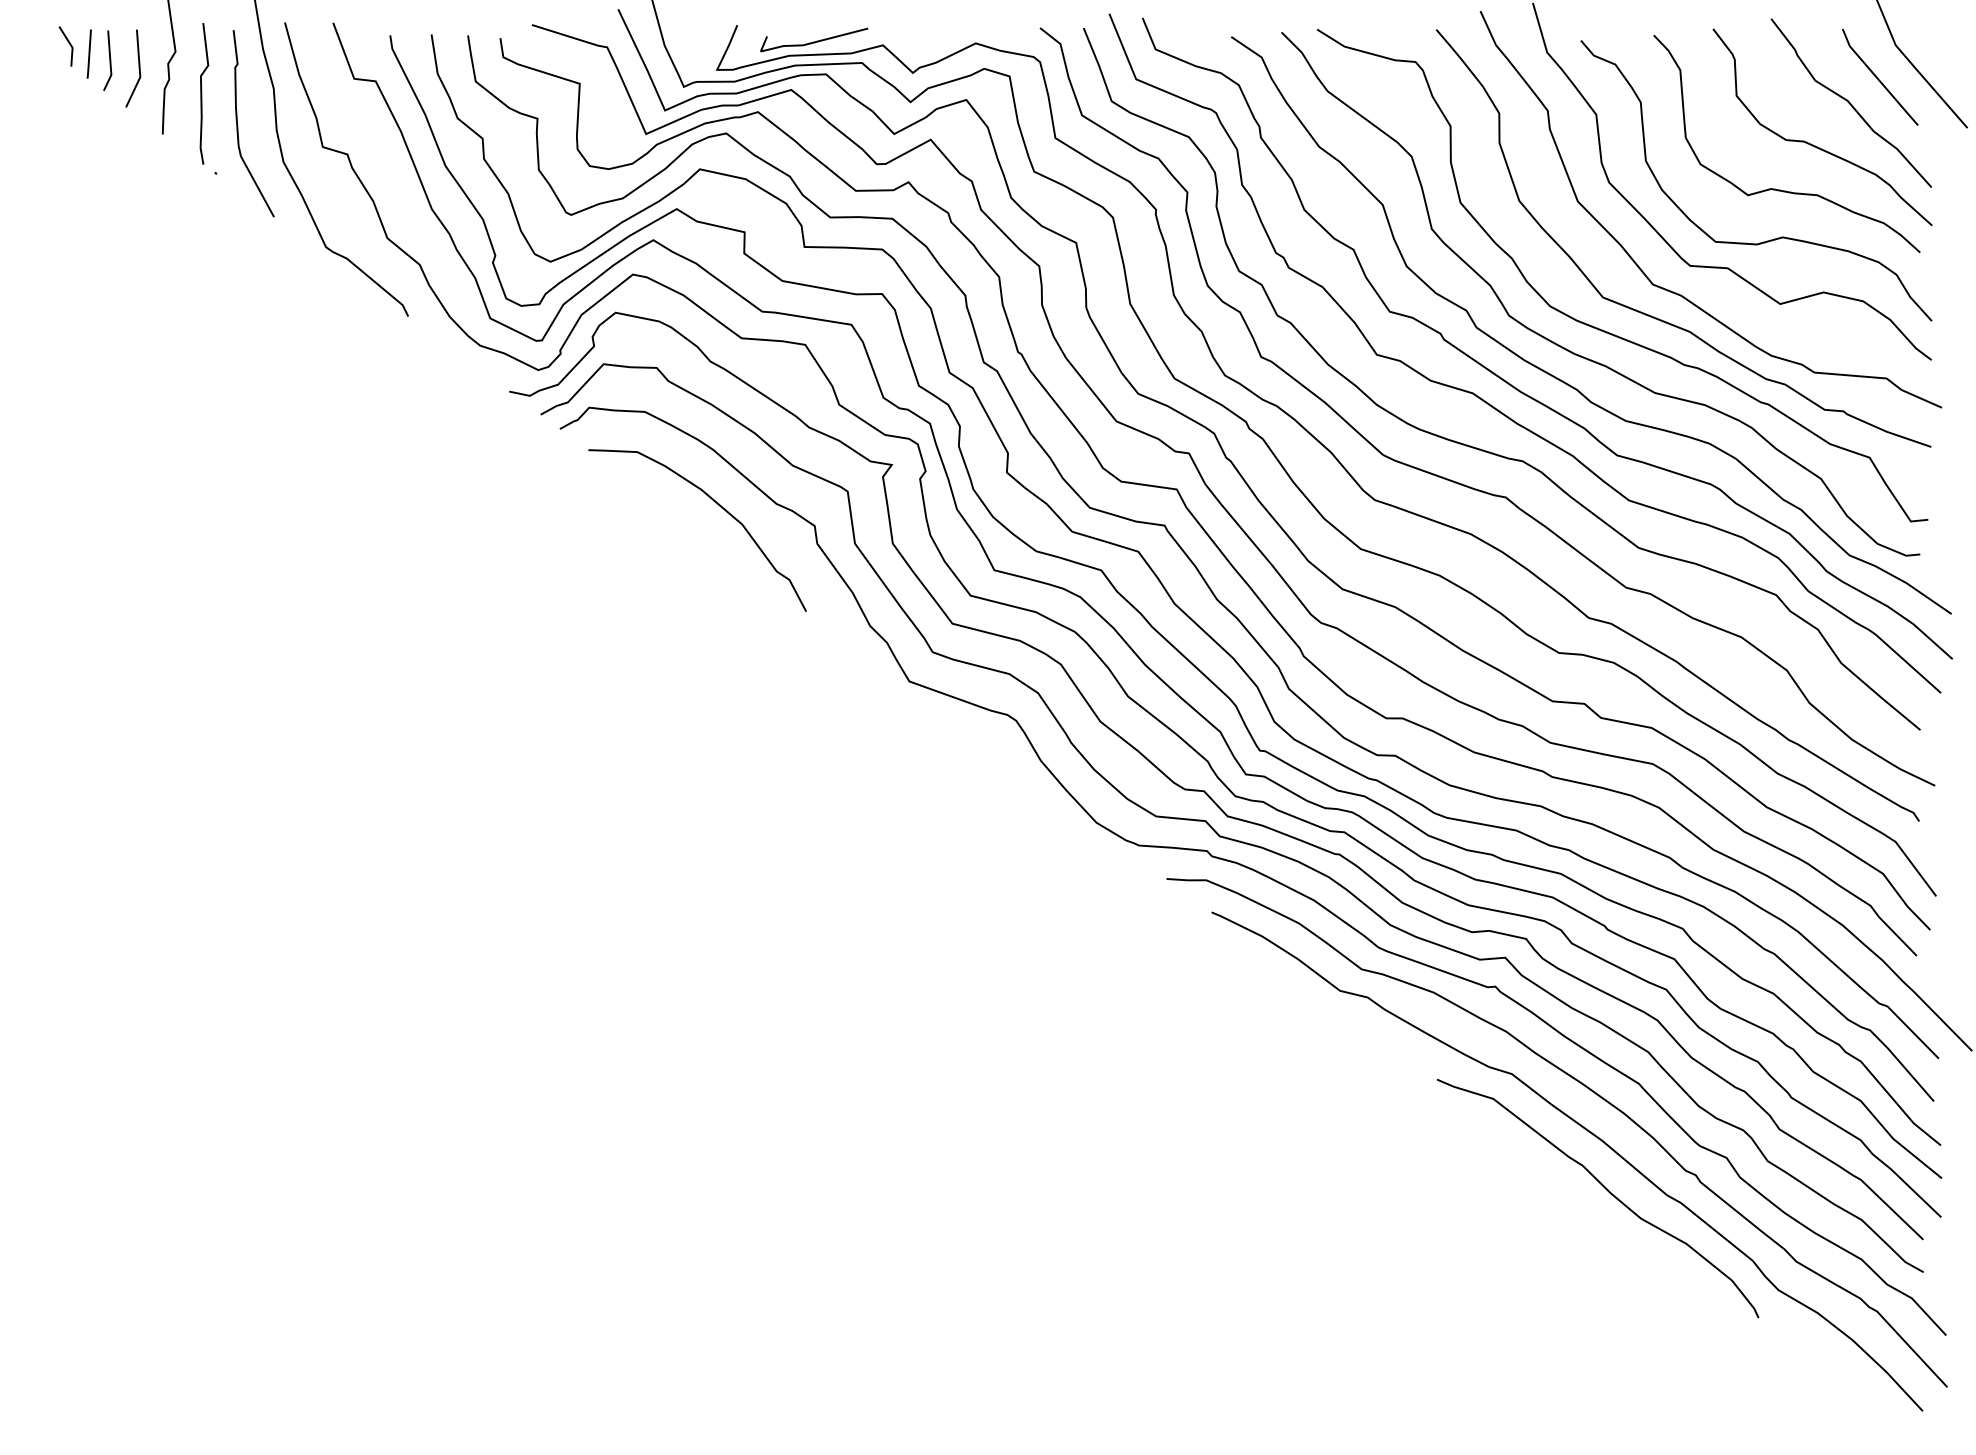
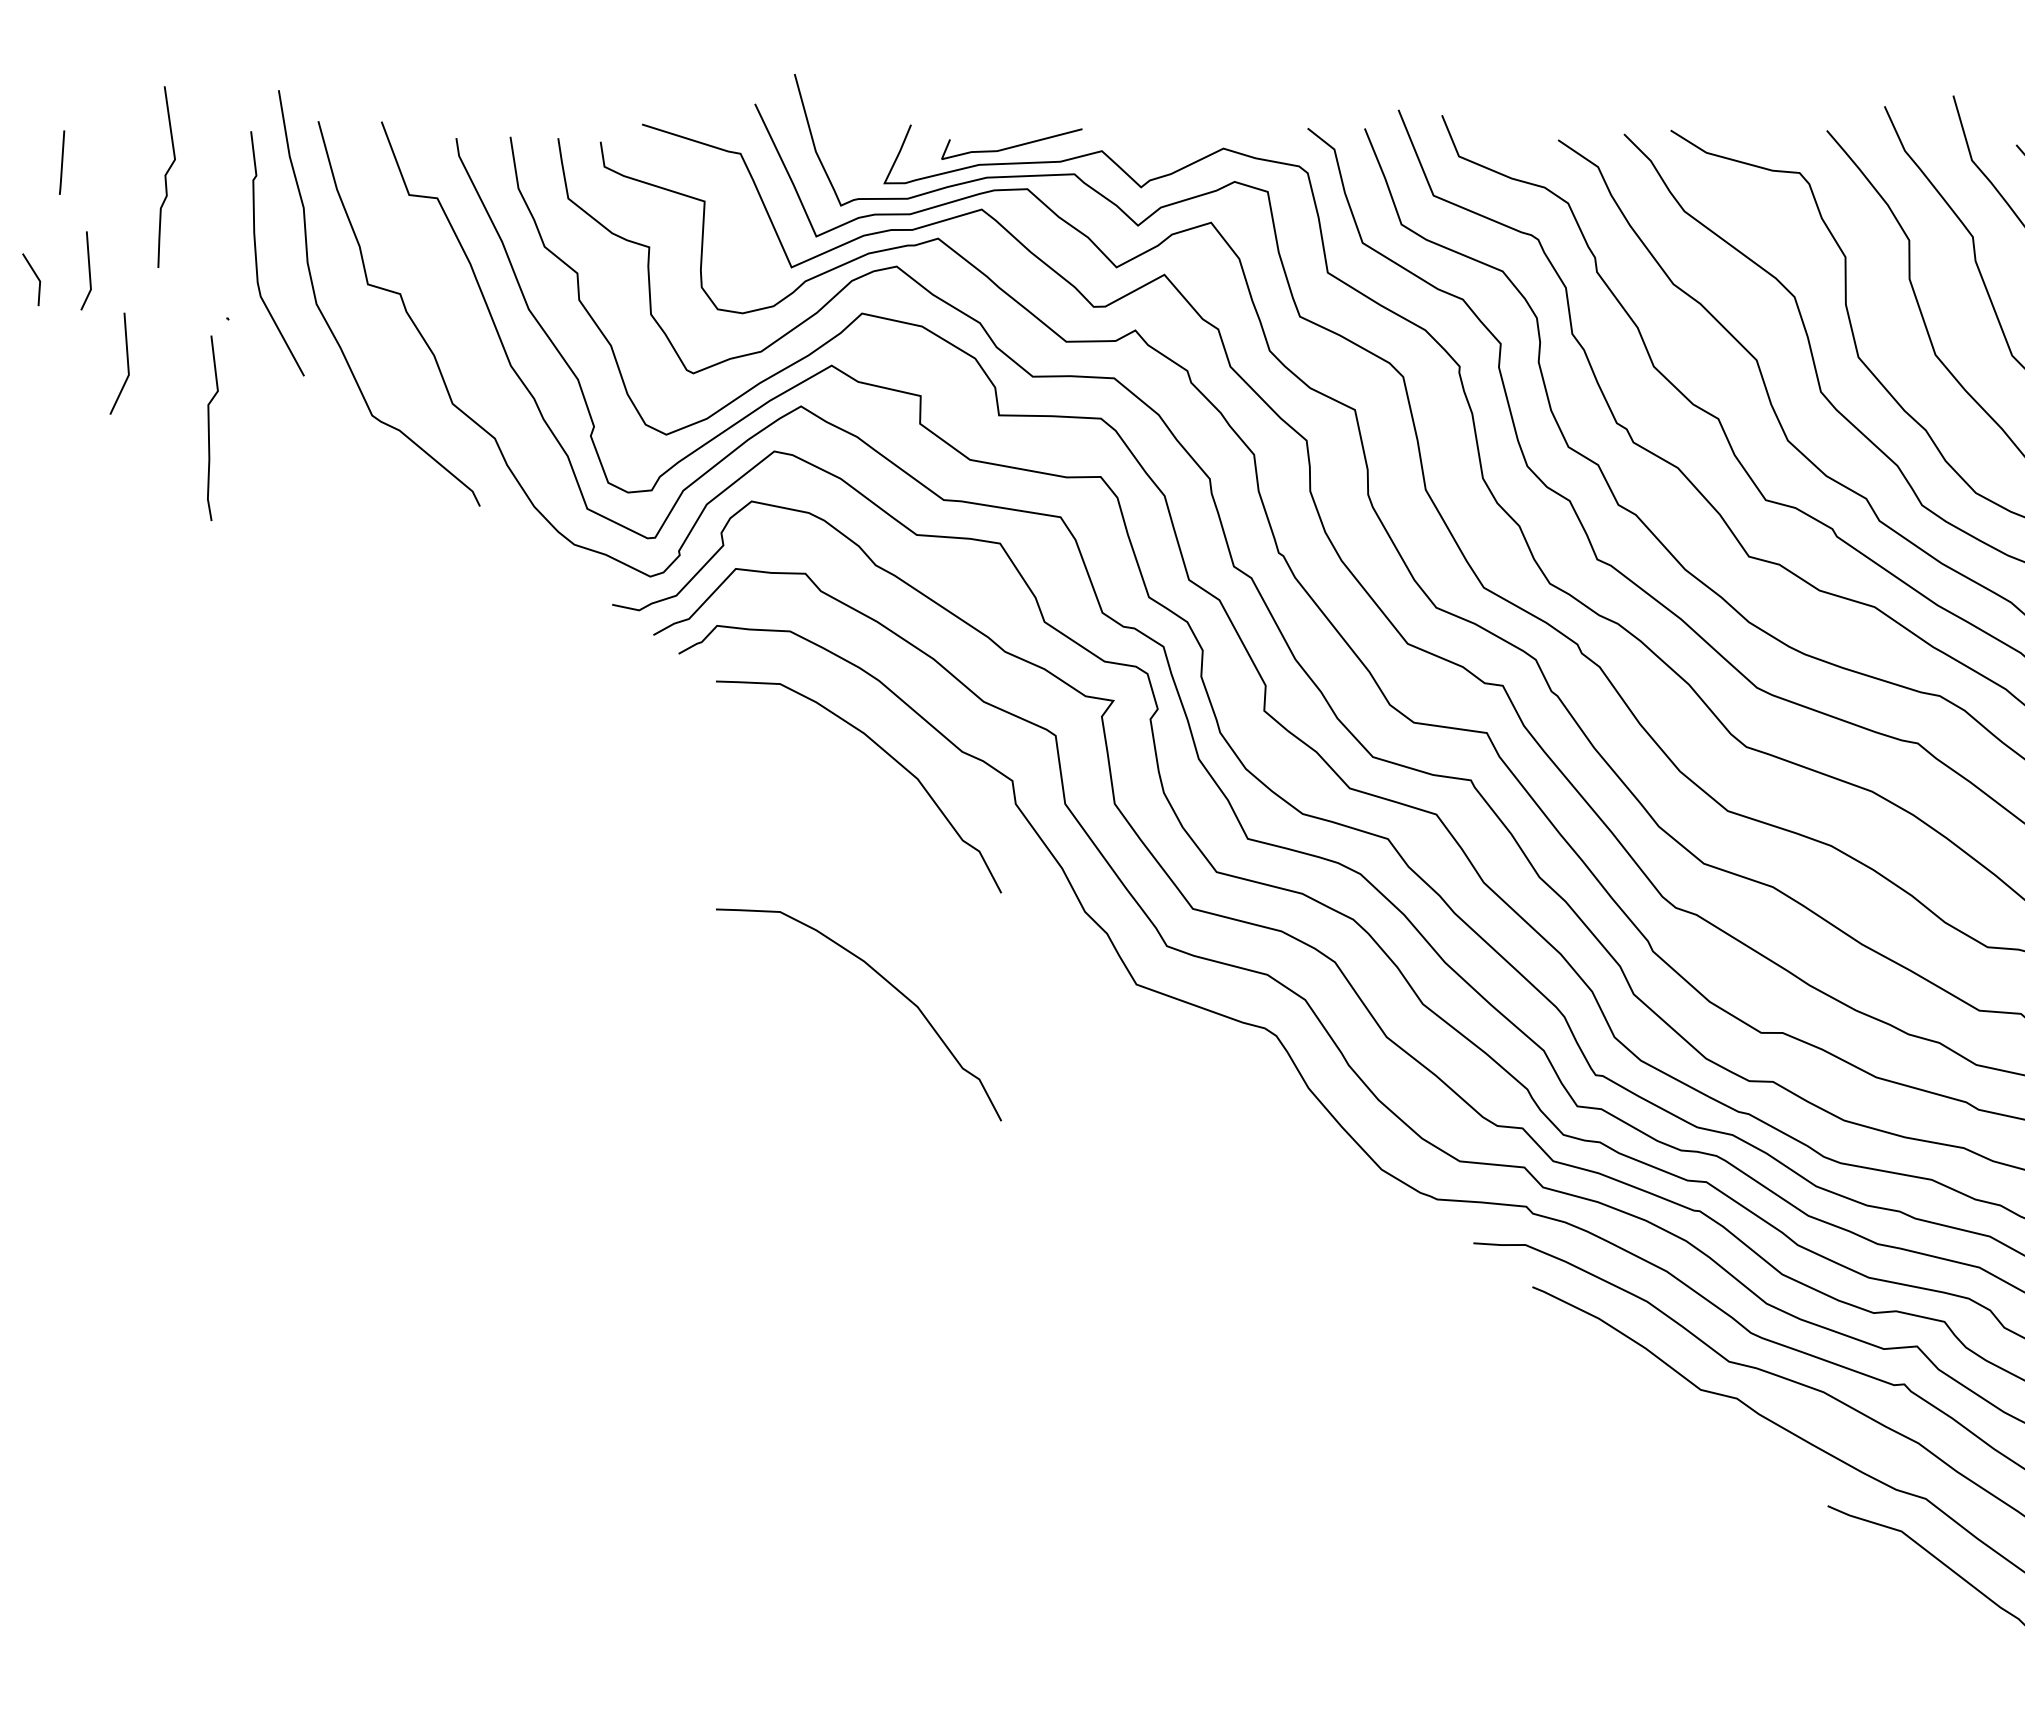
line: (68, 43) -> (34, 275), moved
line: (109, 60) -> (88, 270), moved
line: (138, 68) -> (126, 363), moved
curve: (202, 93) -> (210, 427), moved
curve: (720, 681) -> (889, 984), added

